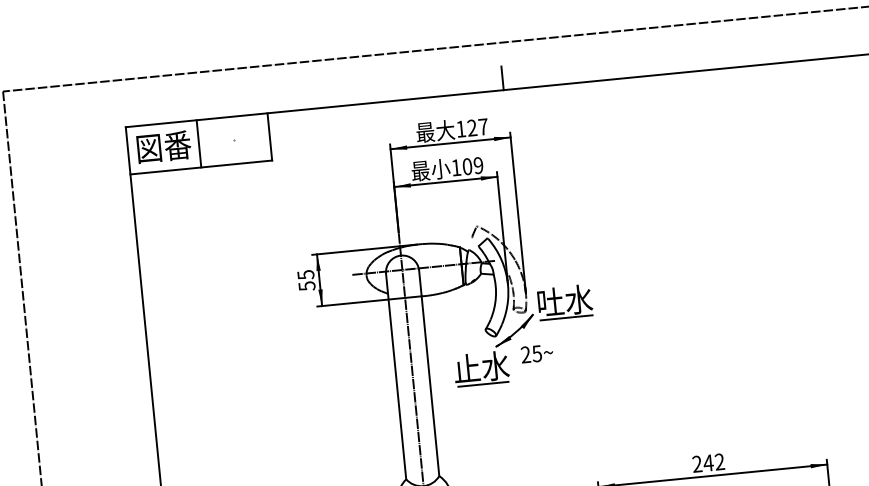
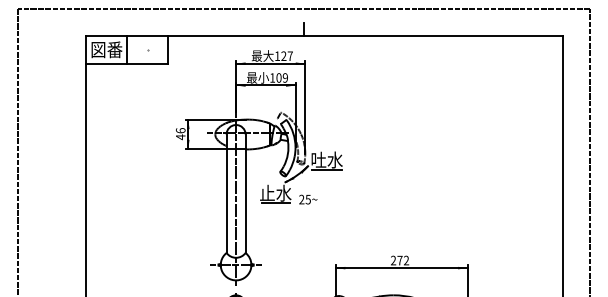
text: (306, 281) -> (180, 134), 55 -> 46
text: (537, 353) -> (308, 199), moved
text: (707, 462) -> (399, 260), 242 -> 272

